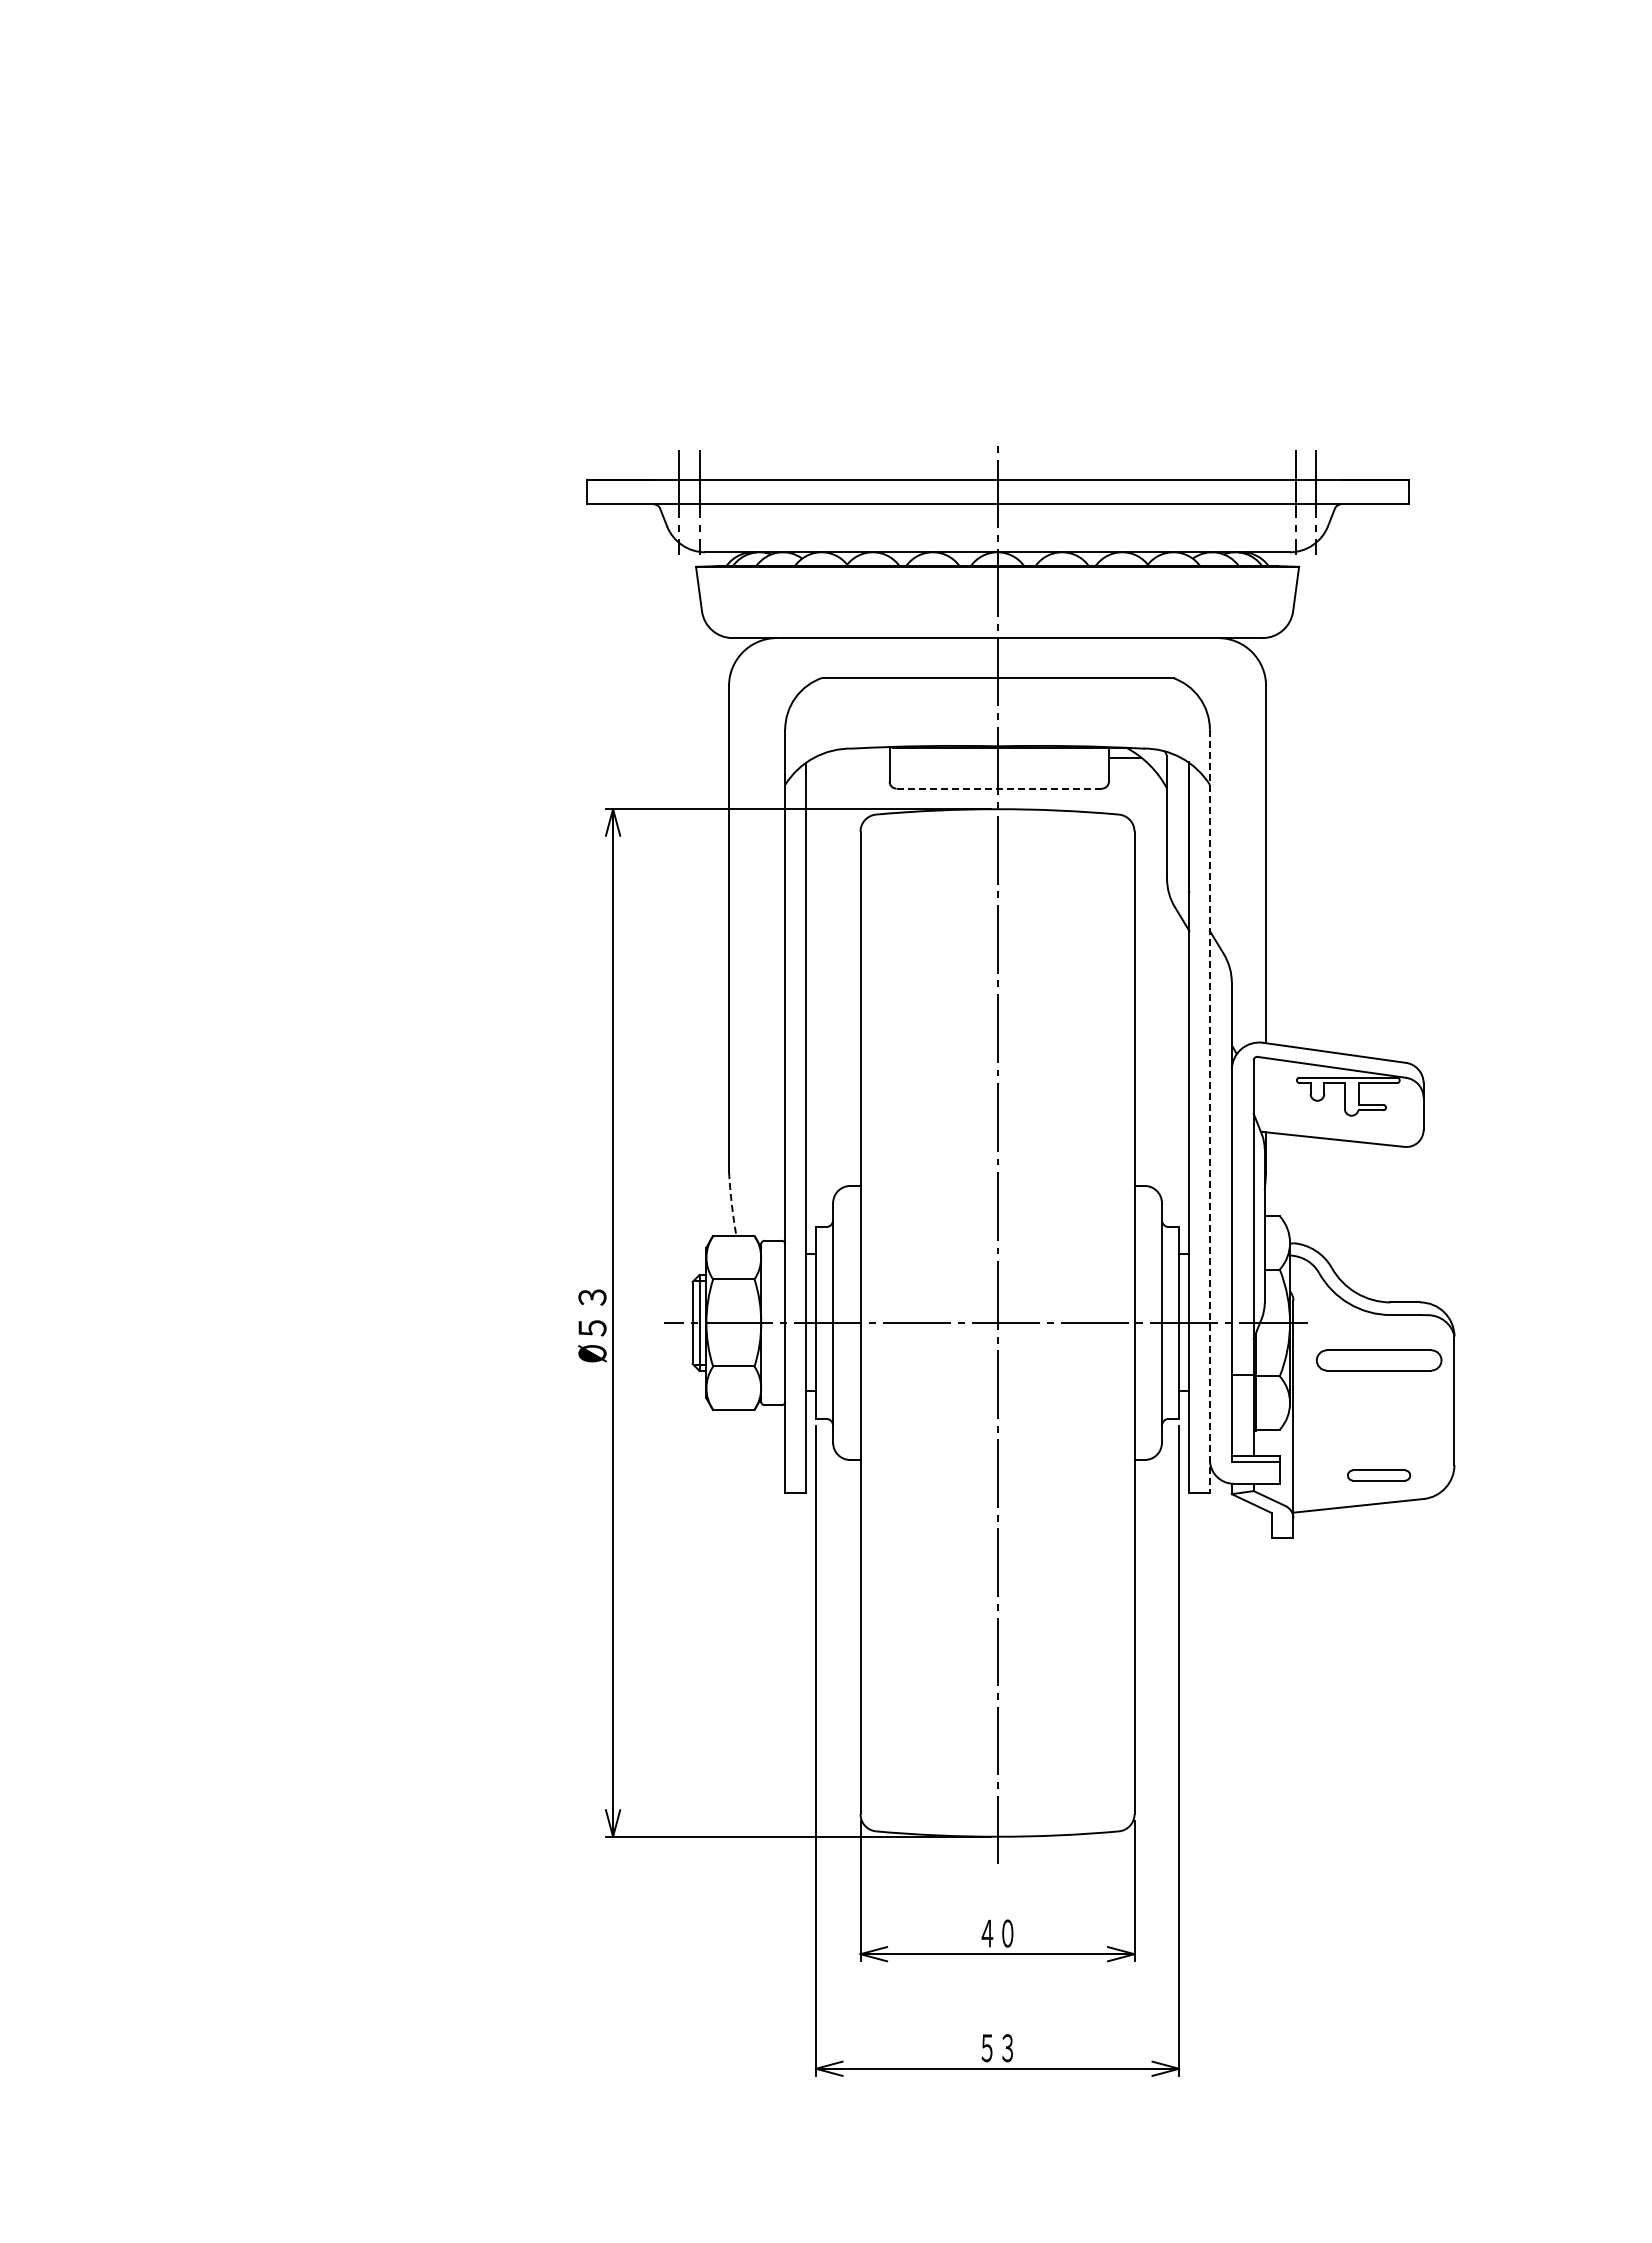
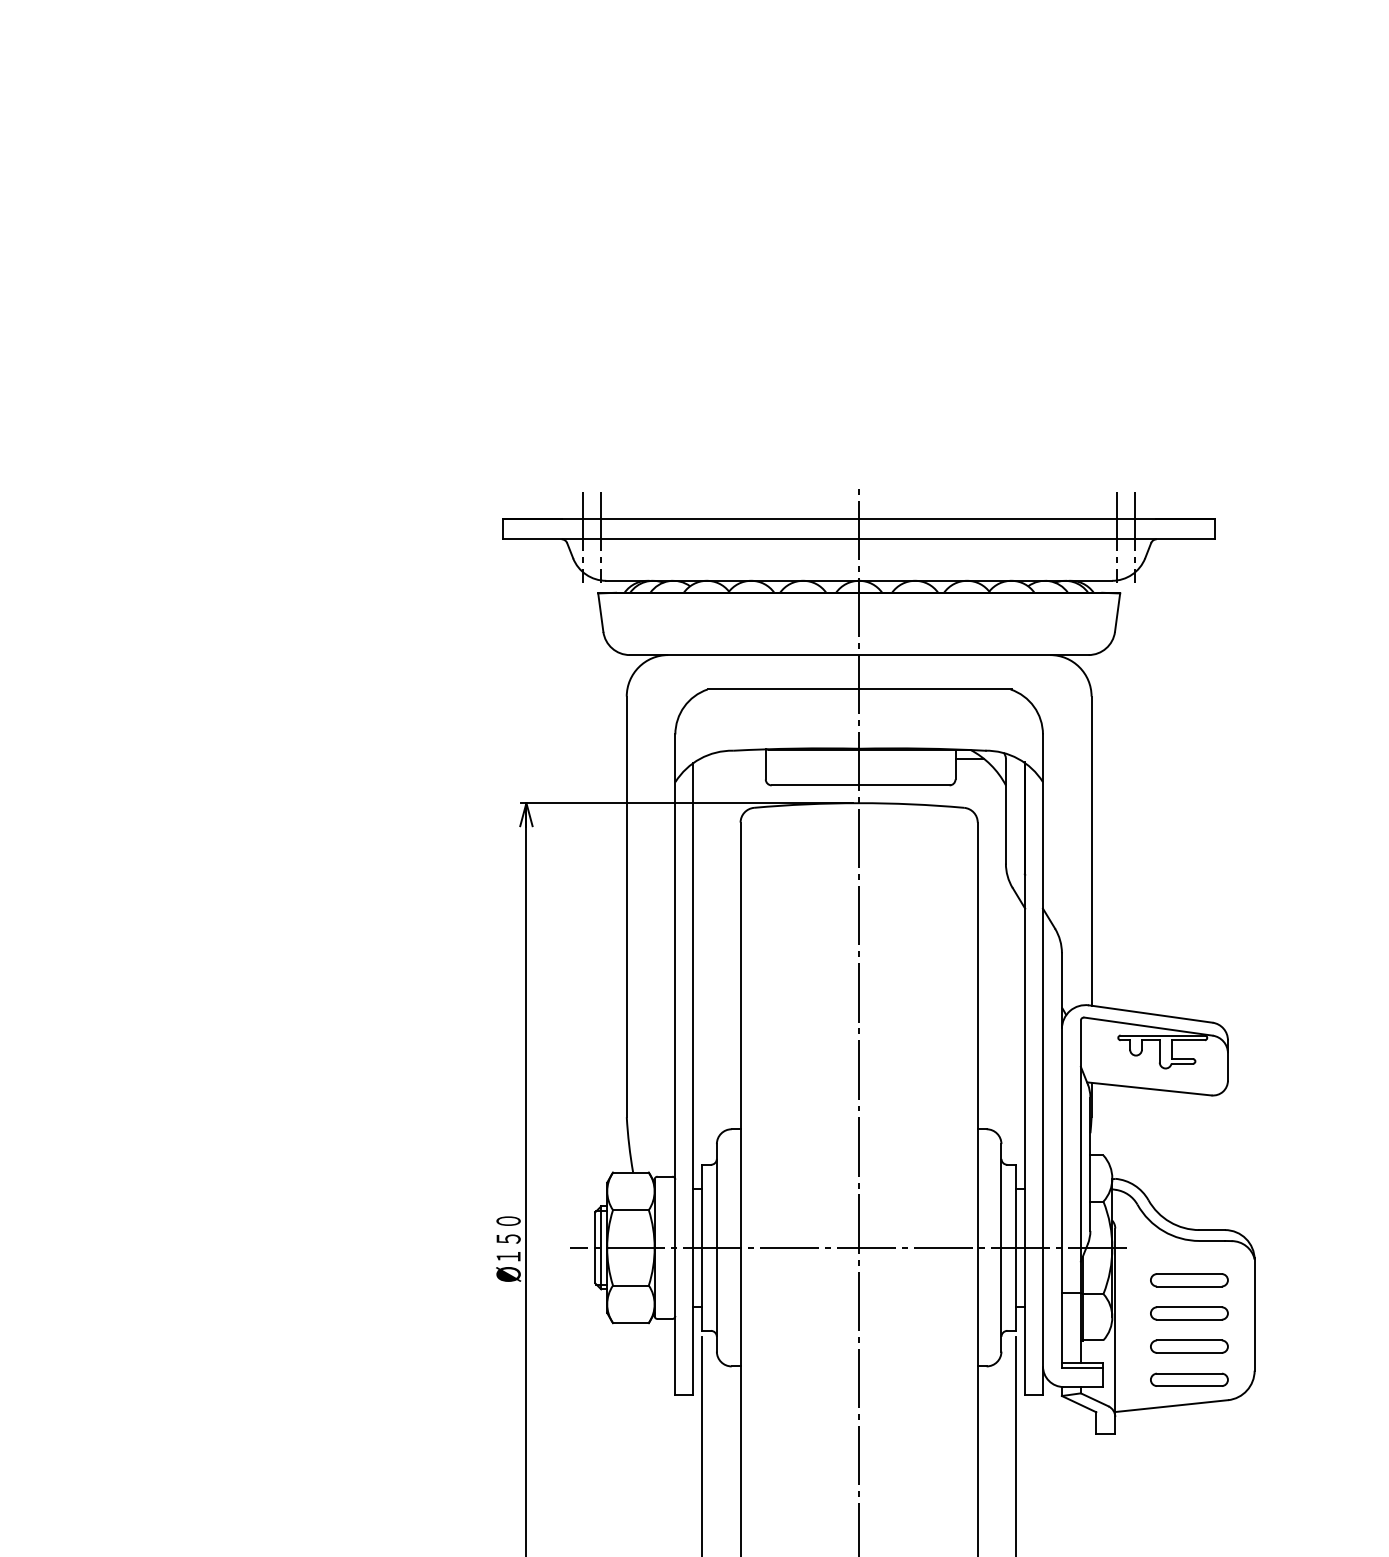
line: (999, 788) -> (860, 785), dashed -> solid
line: (1209, 1111) -> (1042, 1064), dashed -> solid
arc: (731, 1204) -> (628, 1145), dashed -> solid
text: (592, 1312) -> (508, 1238), ５３ -> １５０
part: (1378, 1360) -> (1188, 1280), size x0.71
part: (1378, 1398) -> (1188, 1313), added
part: (1378, 1437) -> (1188, 1346), added
part: (1378, 1475) -> (1188, 1379), size x1.43

